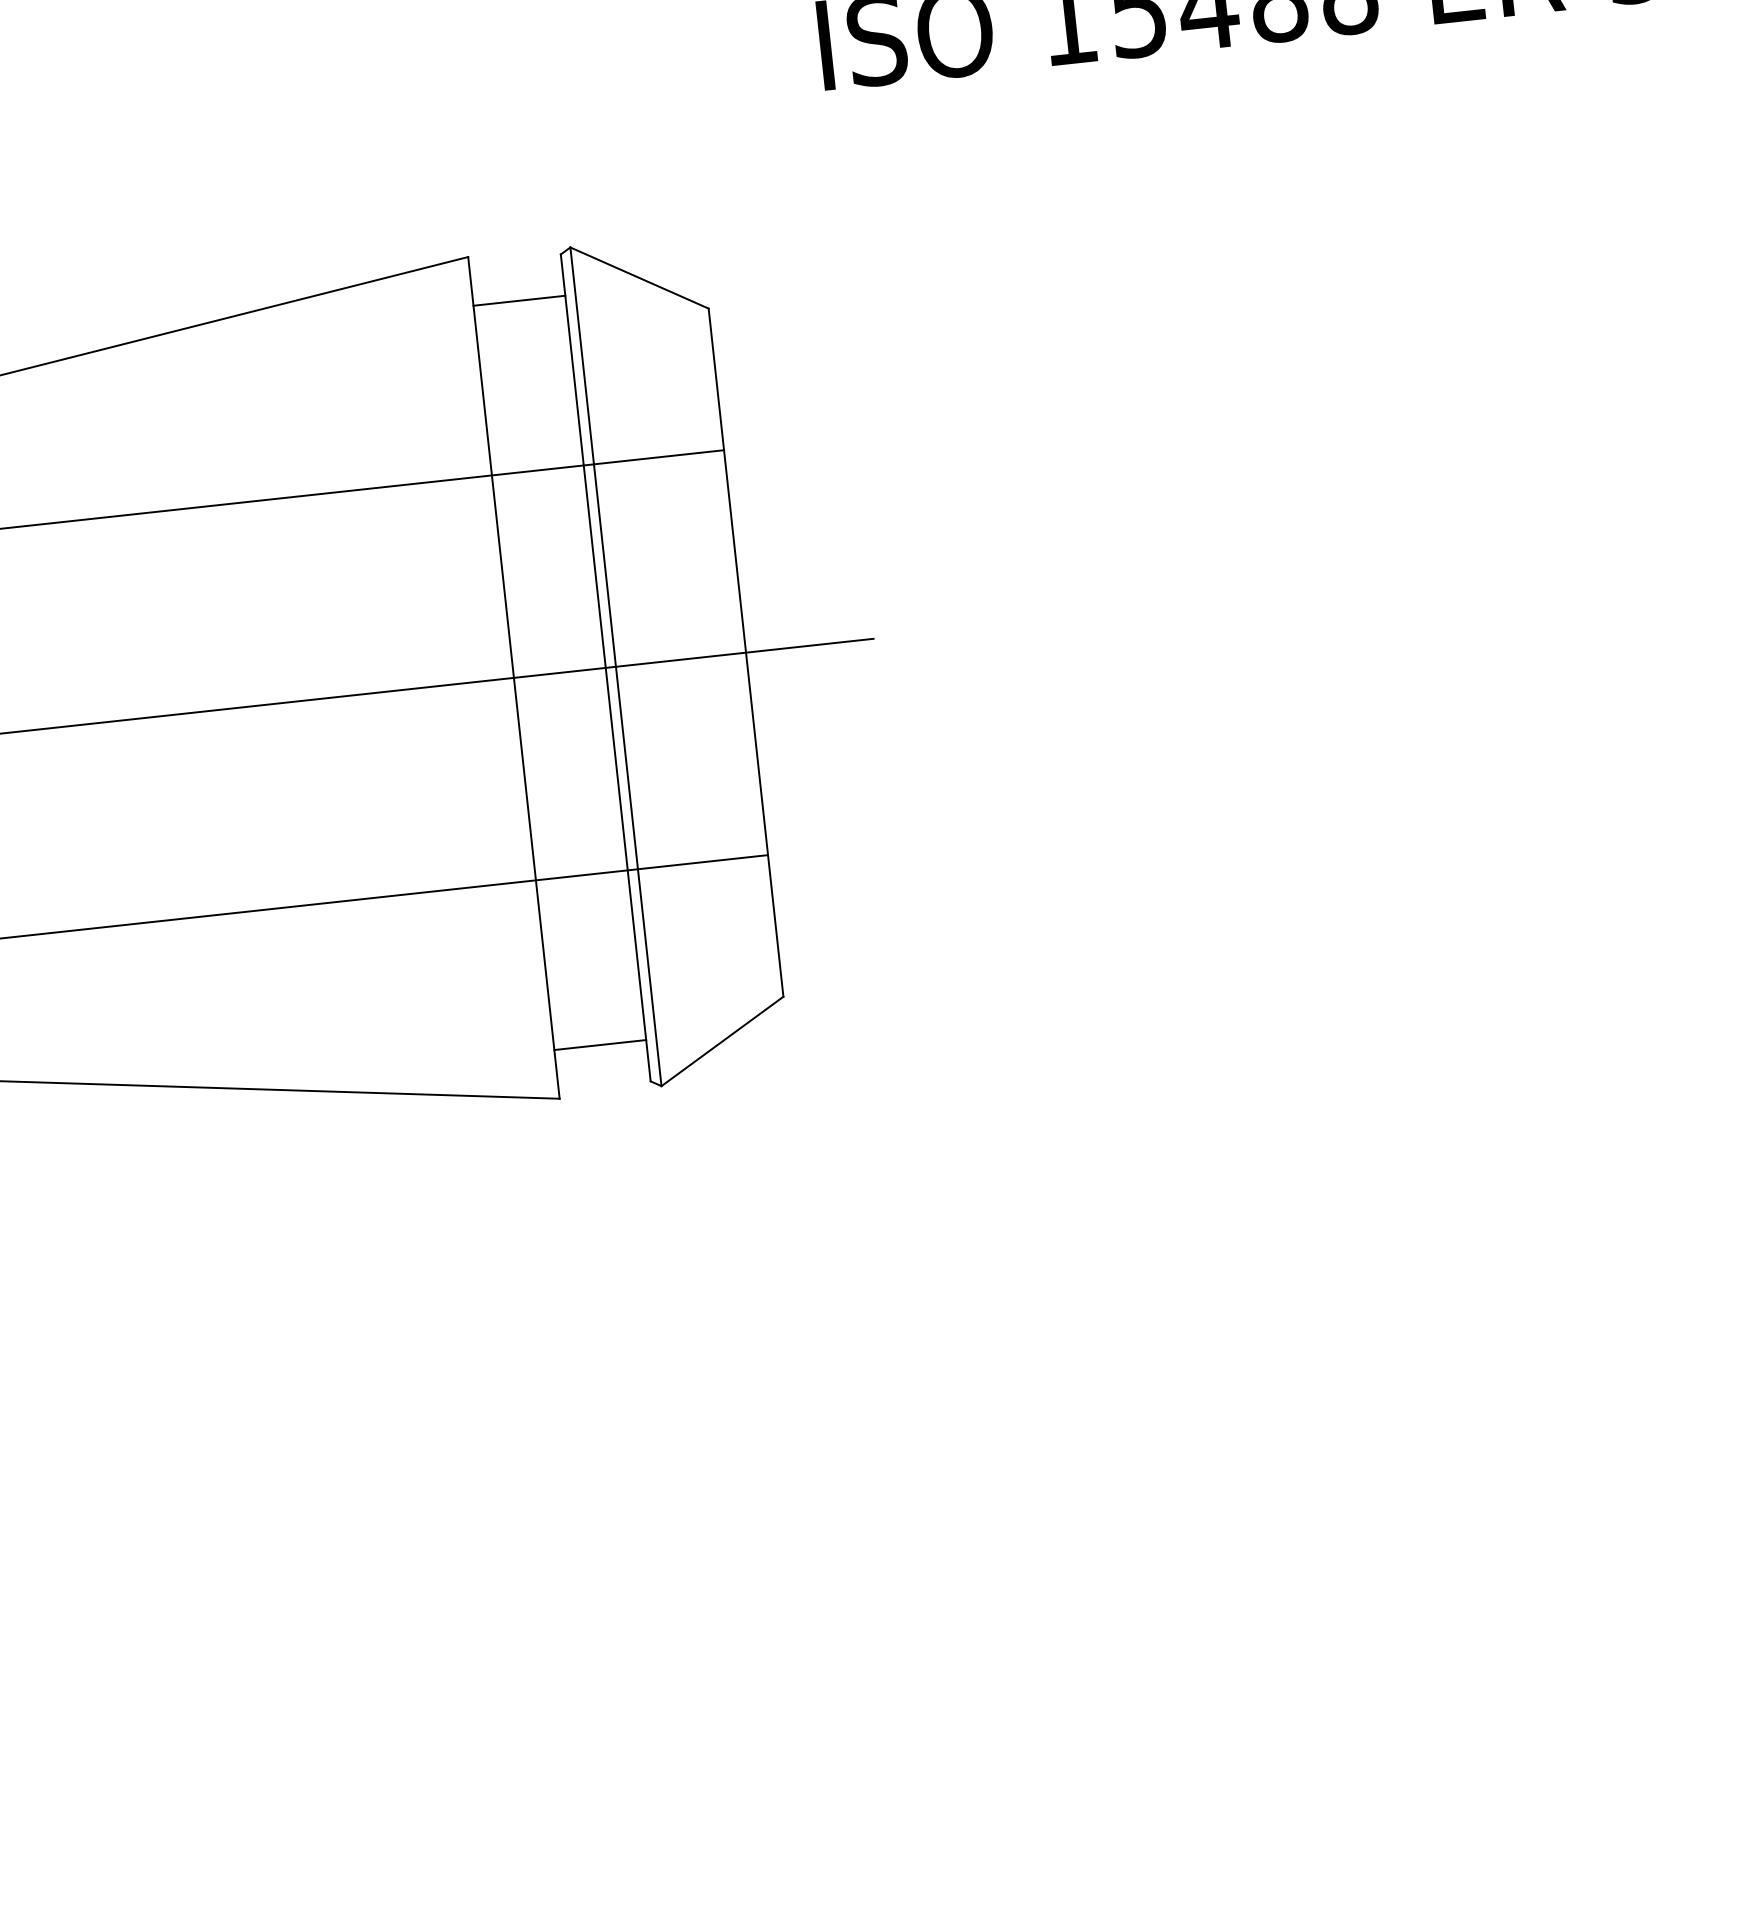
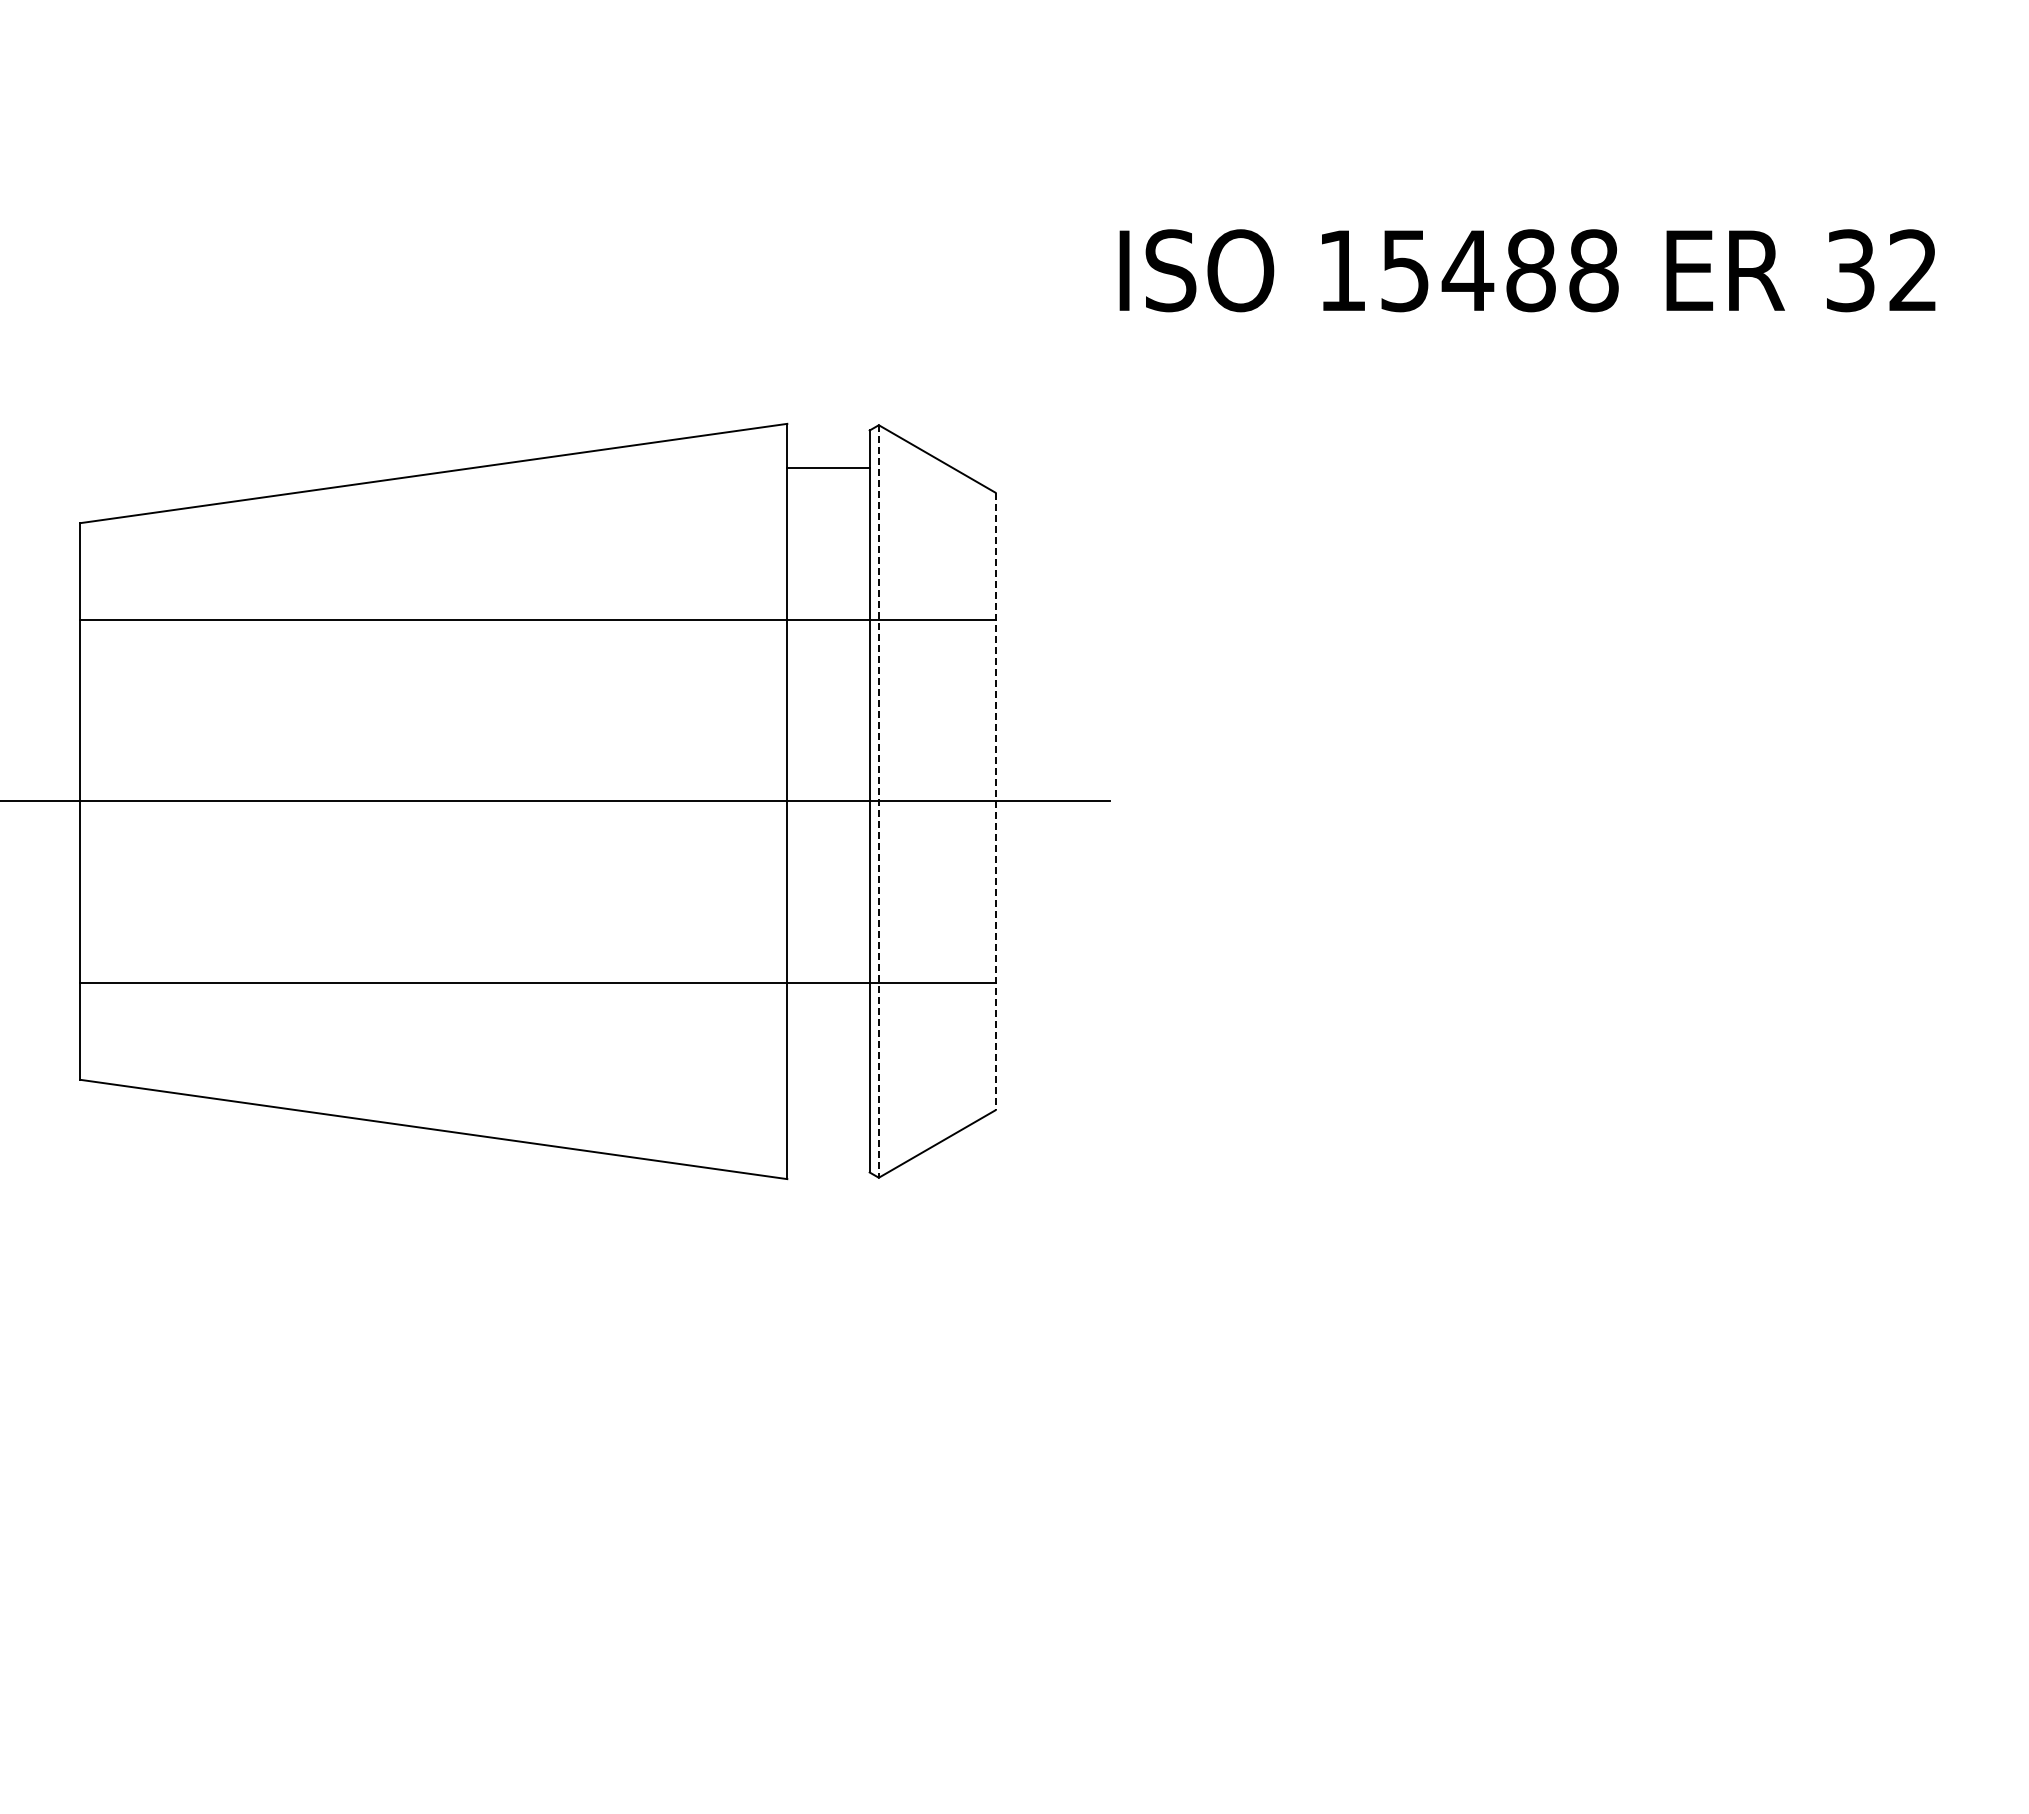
line: (745, 652) -> (995, 801), solid -> dashed
line: (615, 666) -> (878, 801), solid -> dashed
line: (600, 1045) -> (828, 1135), removed

